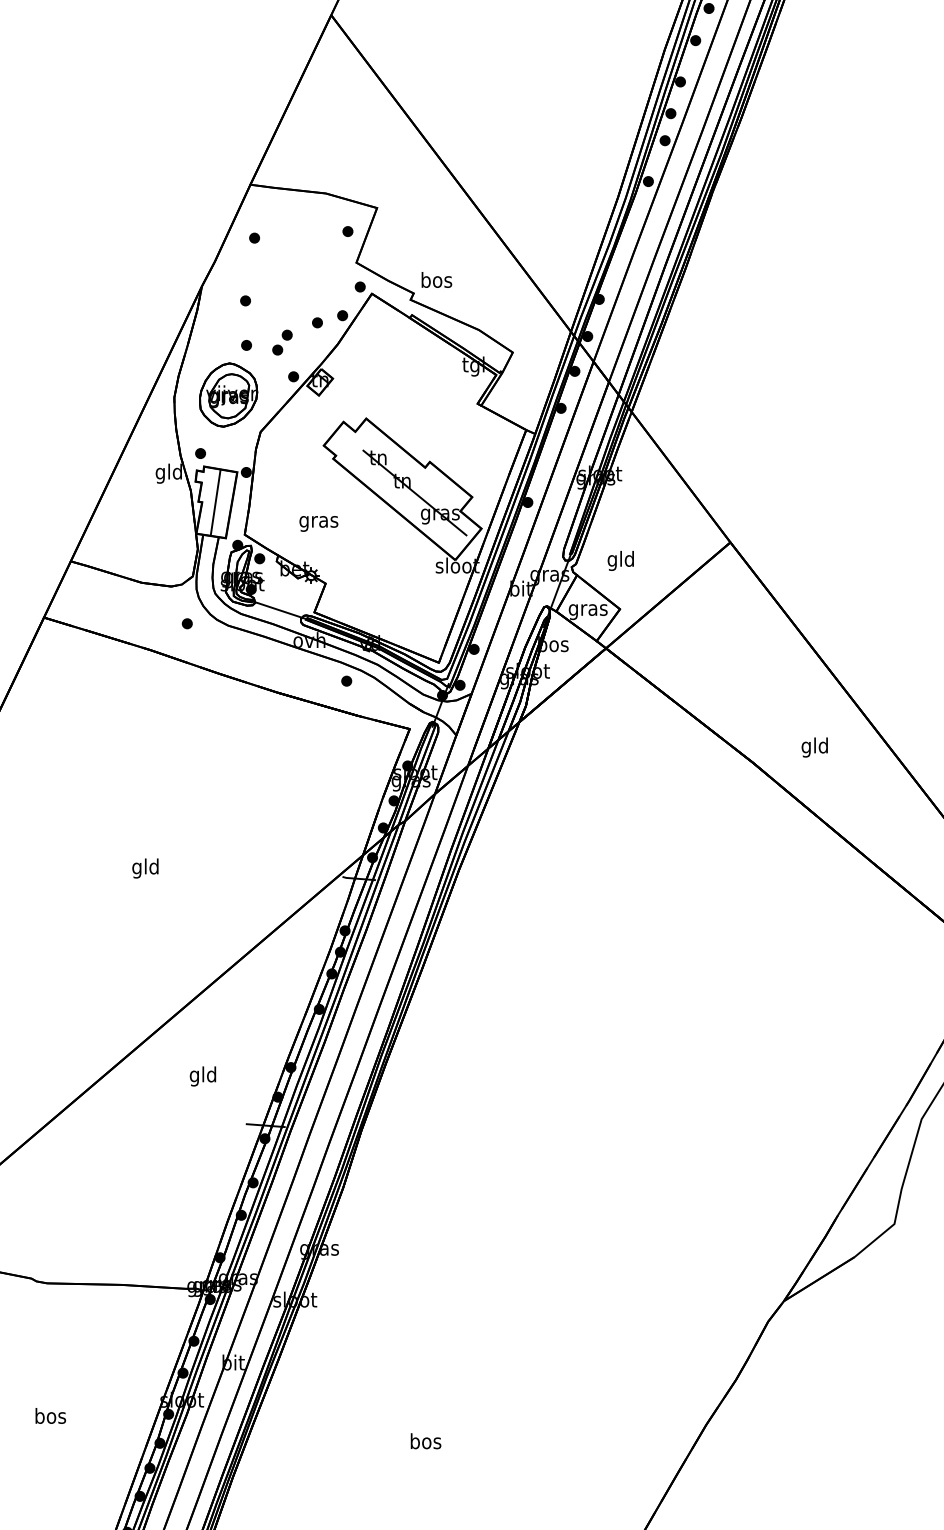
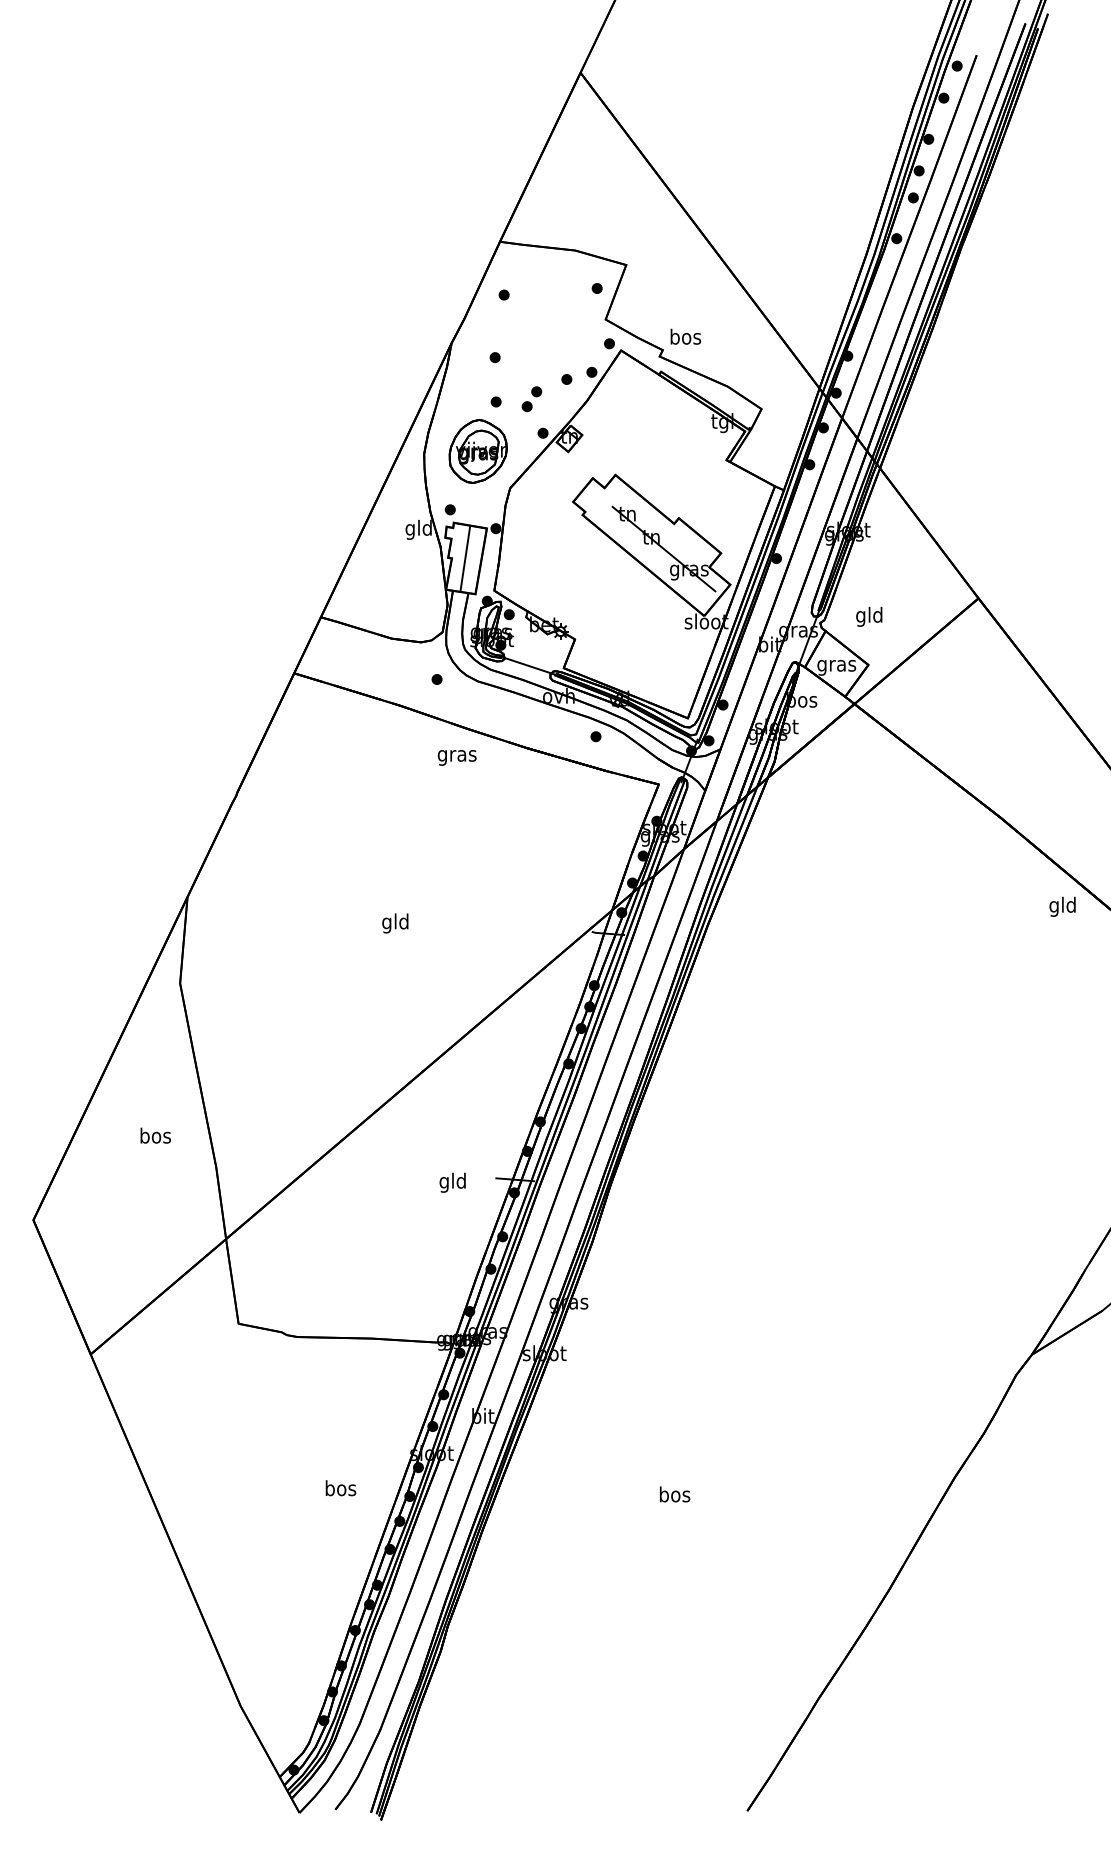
text: (318, 523) -> (456, 757), moved
text: (814, 747) -> (1062, 906), moved
text: (202, 1076) -> (452, 1182), moved
text: (50, 1416) -> (340, 1488), moved

